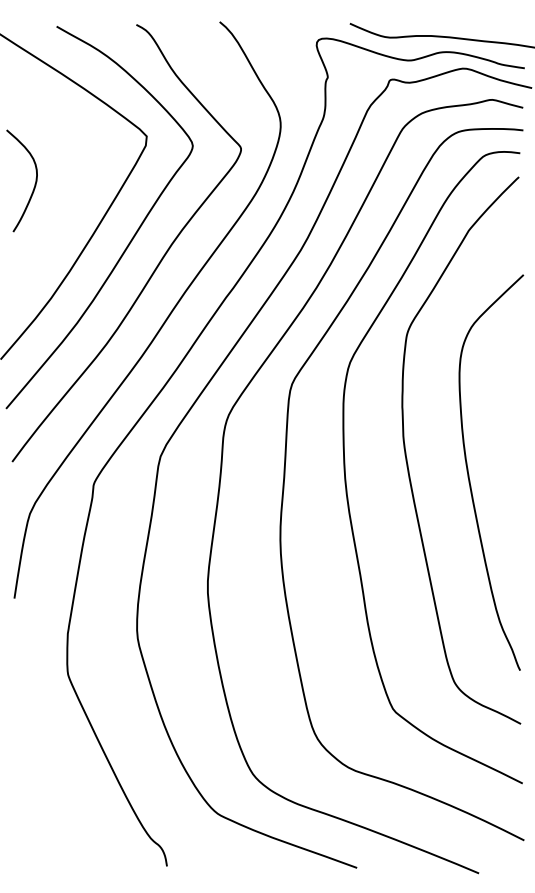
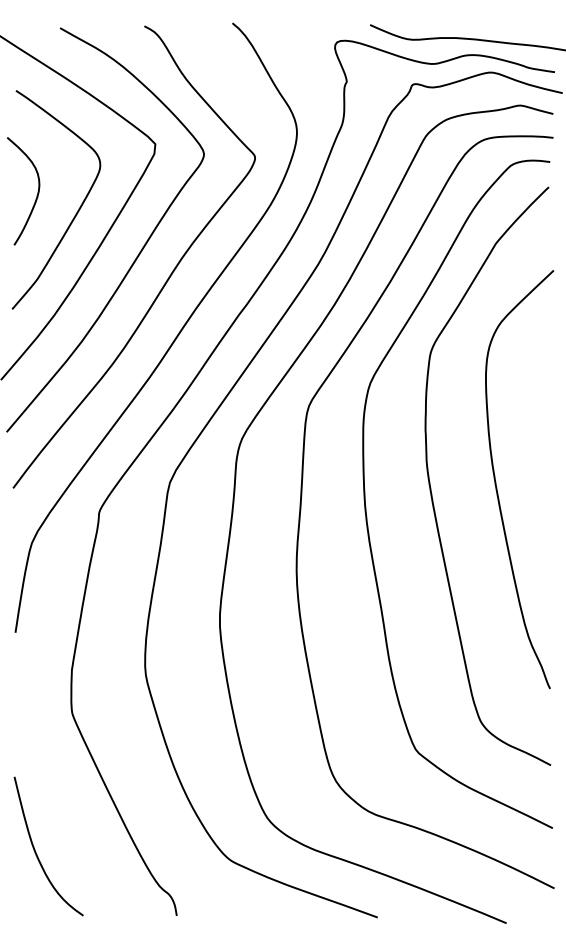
curve: (71, 201) -> (75, 213), added
curve: (469, 474) -> (496, 481), moved
curve: (33, 803) -> (35, 849), added

